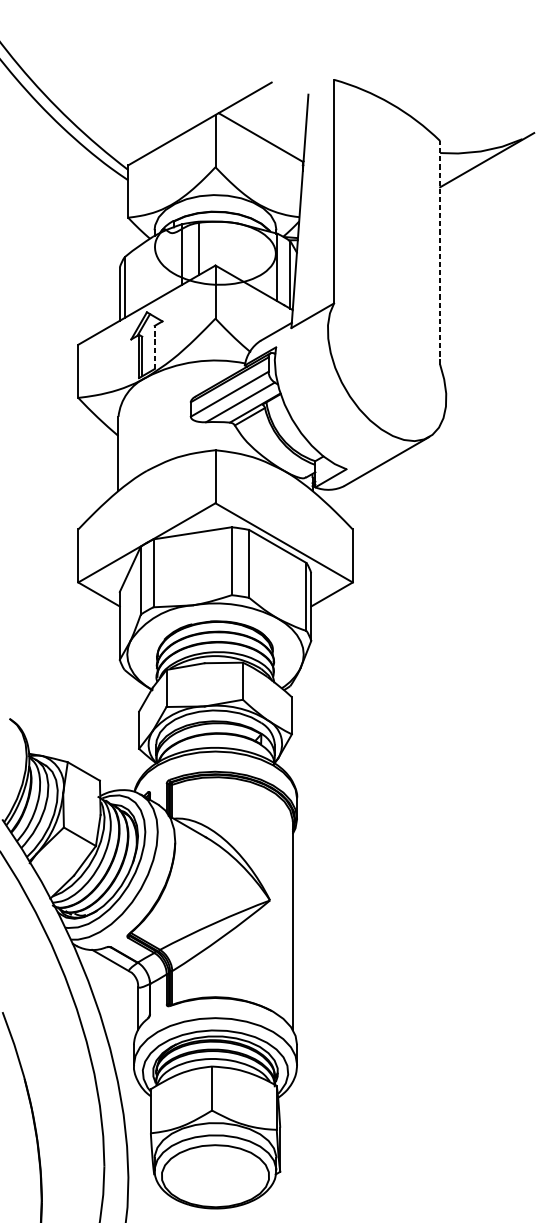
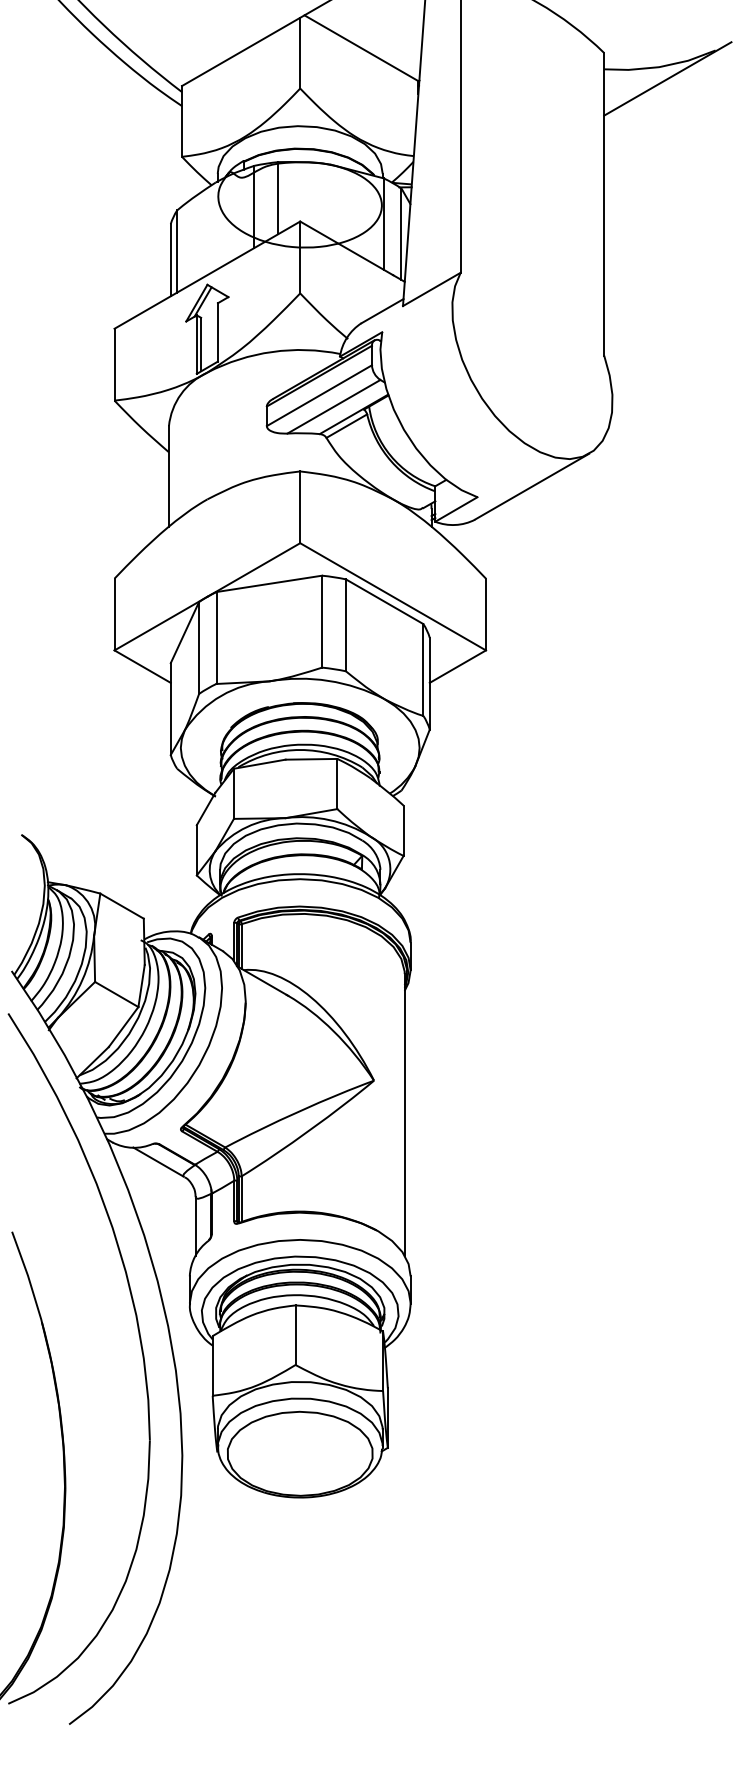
line: (440, 252) -> (604, 203), dashed -> solid
line: (154, 346) -> (217, 331), dashed -> solid

